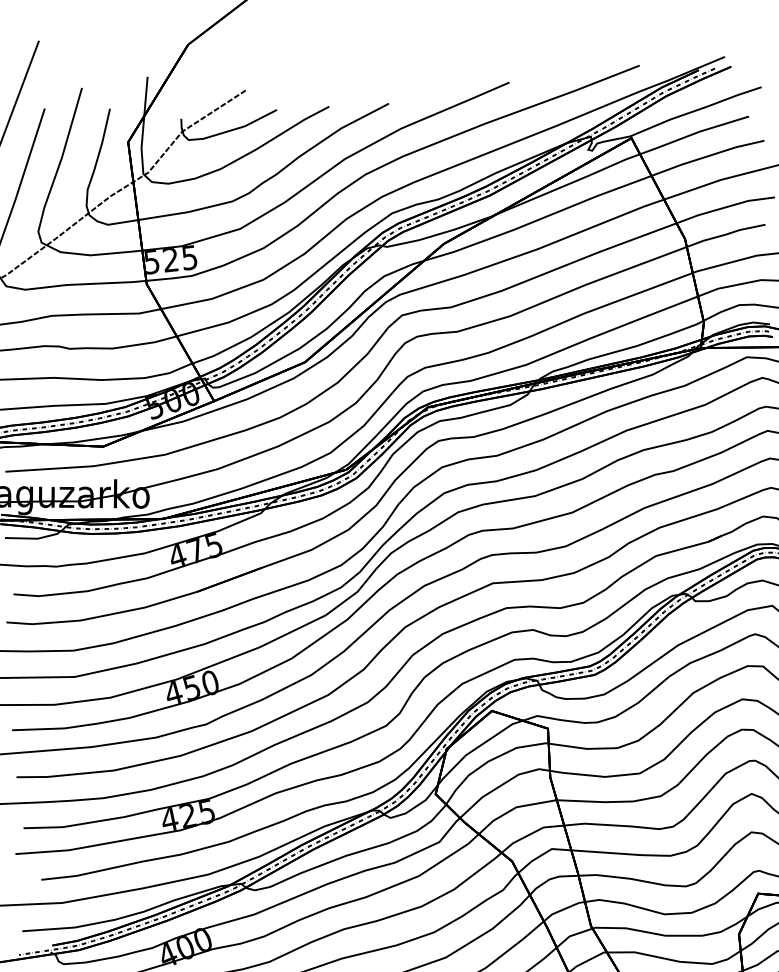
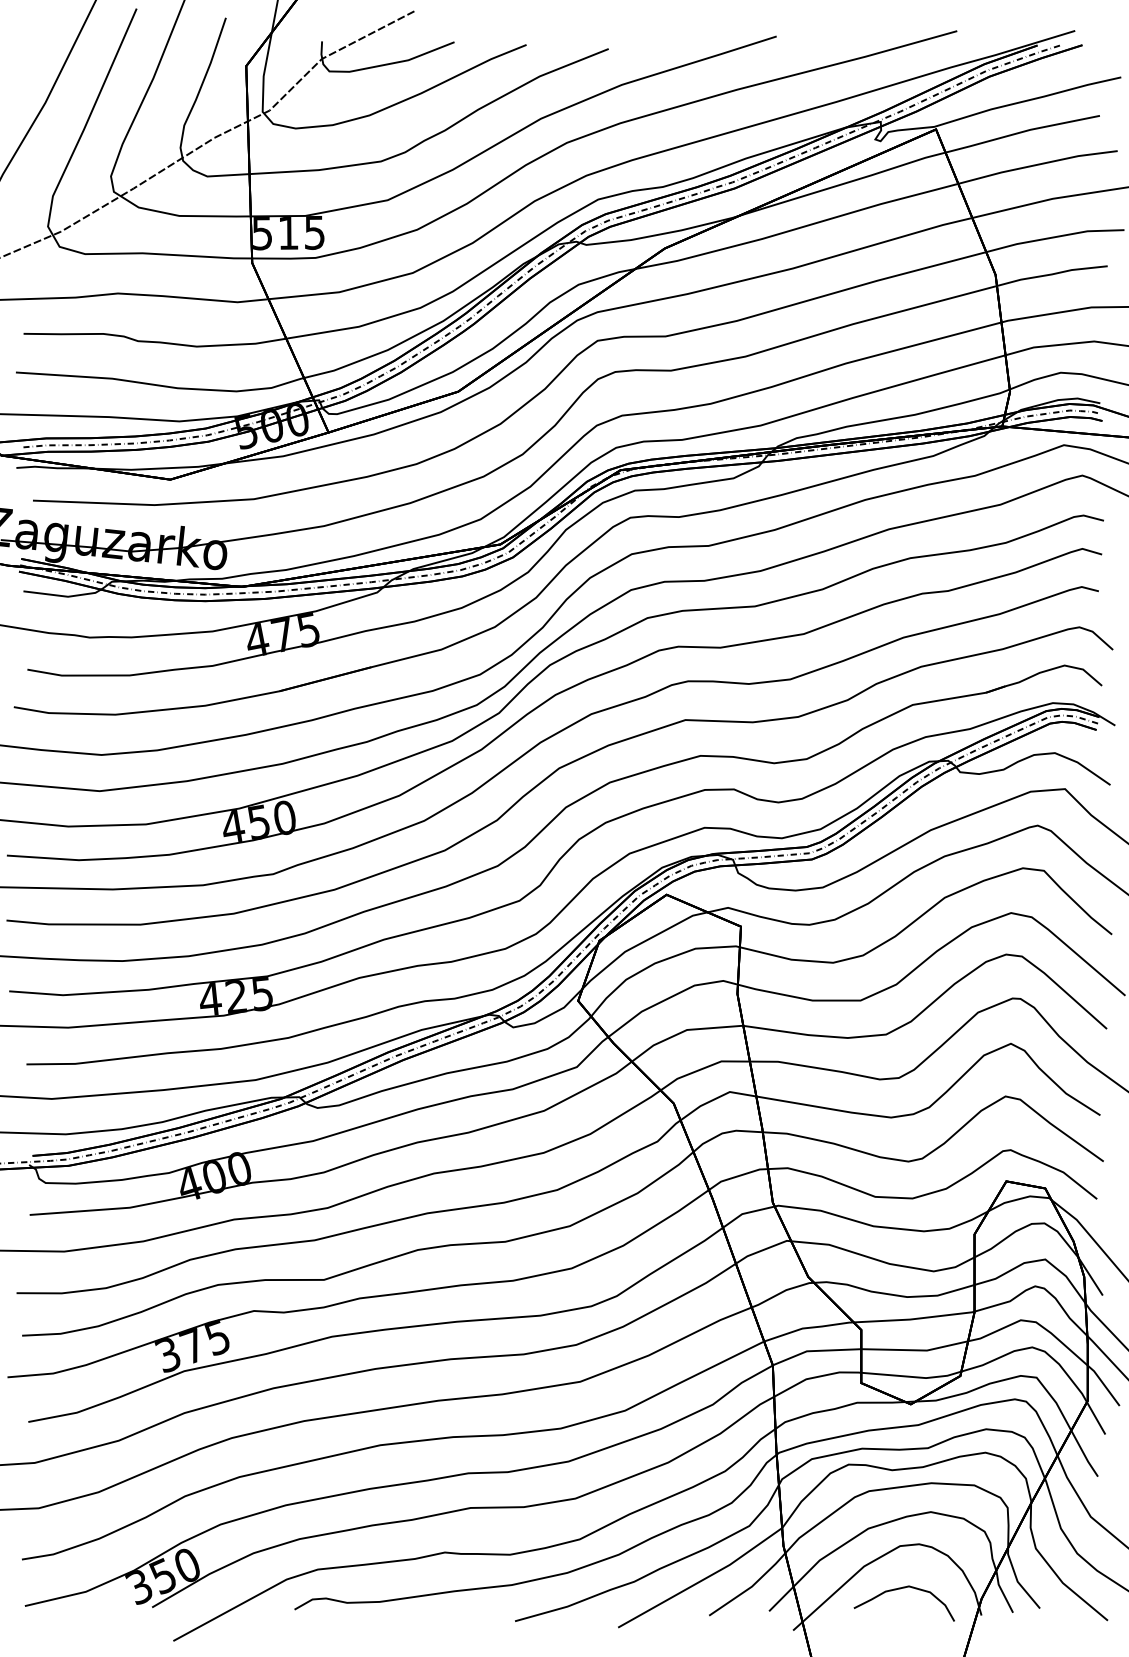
text: (170, 260) -> (288, 233), 525 -> 515

